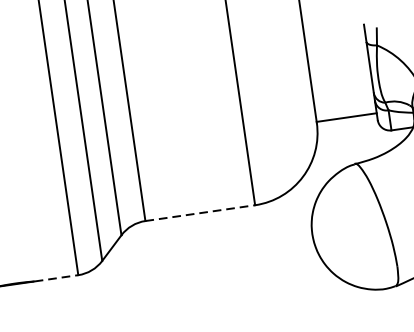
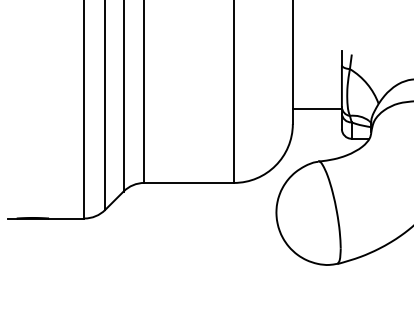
line: (345, 117) -> (316, 109), moved
line: (200, 212) -> (189, 182), dashed -> solid
line: (56, 278) -> (66, 218), dashed -> solid

